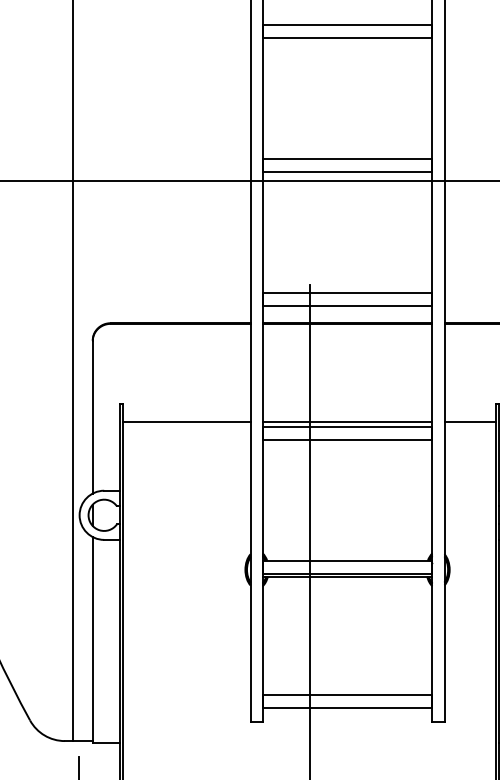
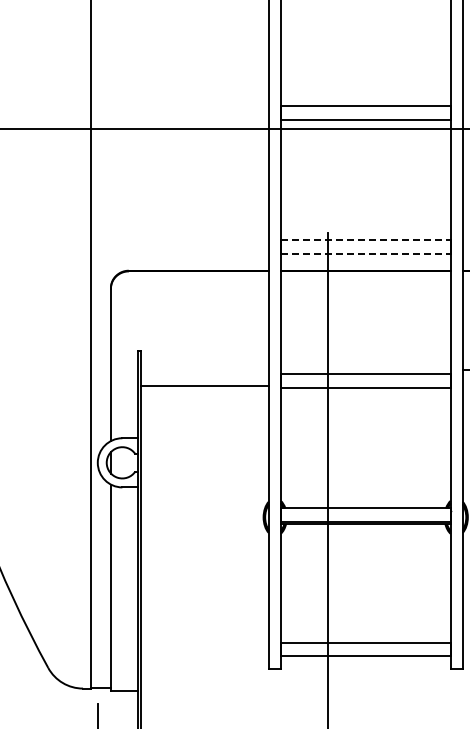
line: (347, 292) -> (365, 240), solid -> dashed
line: (347, 306) -> (365, 254), solid -> dashed
line: (186, 422) -> (204, 386), moved
line: (347, 422) -> (365, 370), removed

